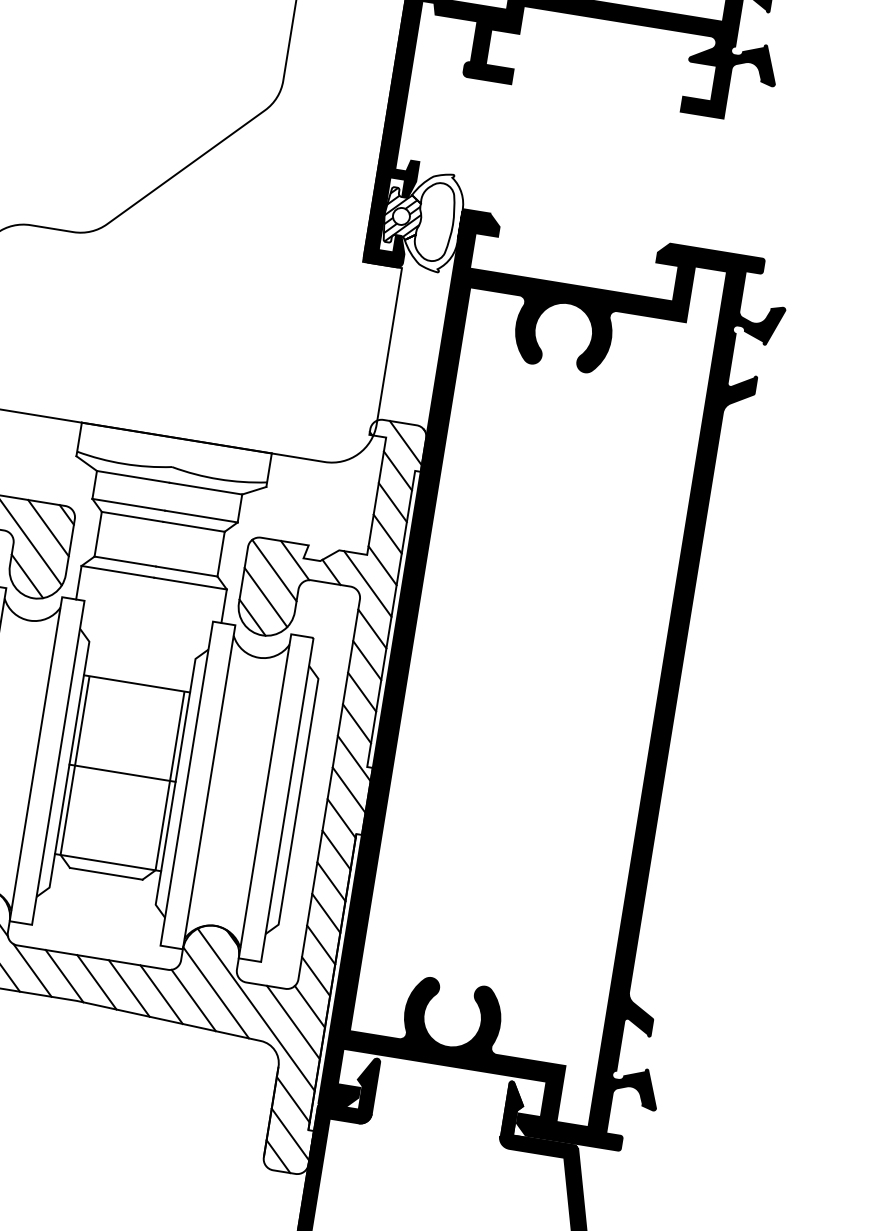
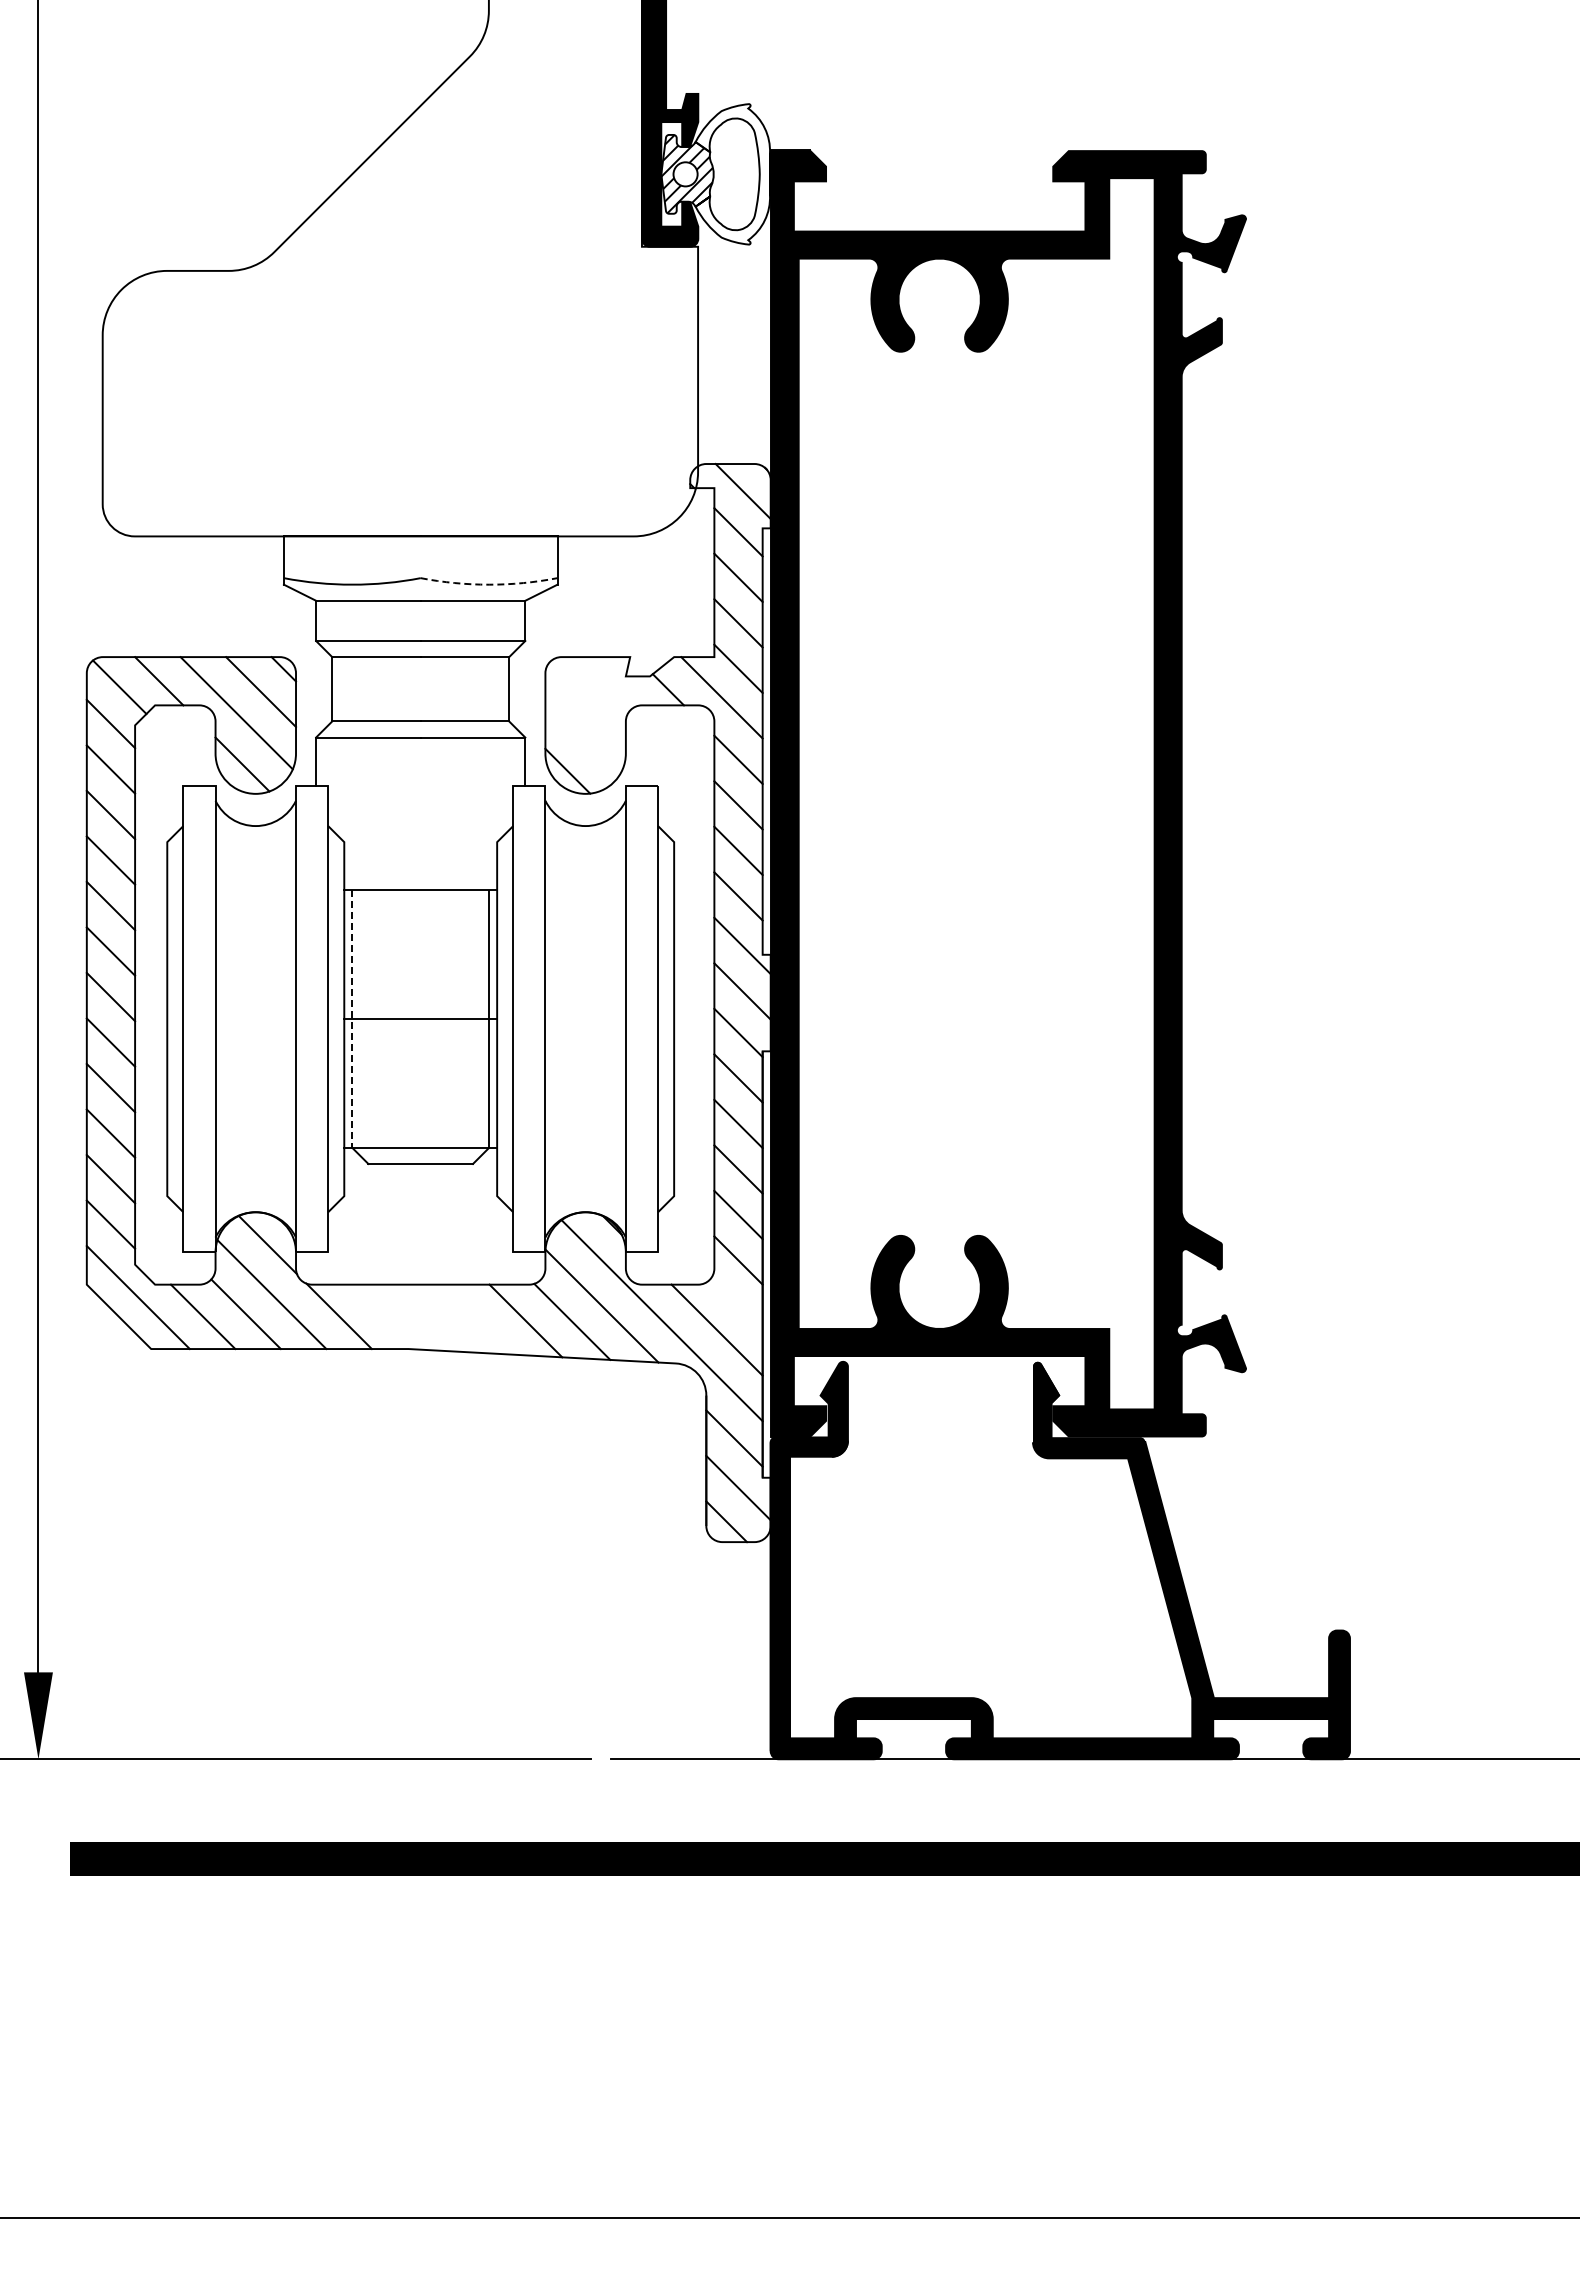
arc: (219, 479) -> (489, 584), solid -> dashed
line: (295, 560) -> (614, 681), removed
line: (274, 570) -> (587, 700), removed
line: (265, 597) -> (581, 739), removed
line: (75, 765) -> (352, 1019), solid -> dashed
line: (64, 975) -> (385, 1316), removed
line: (97, 982) -> (432, 1318), removed
line: (129, 988) -> (479, 1319), removed
line: (309, 1006) -> (736, 1304), removed

